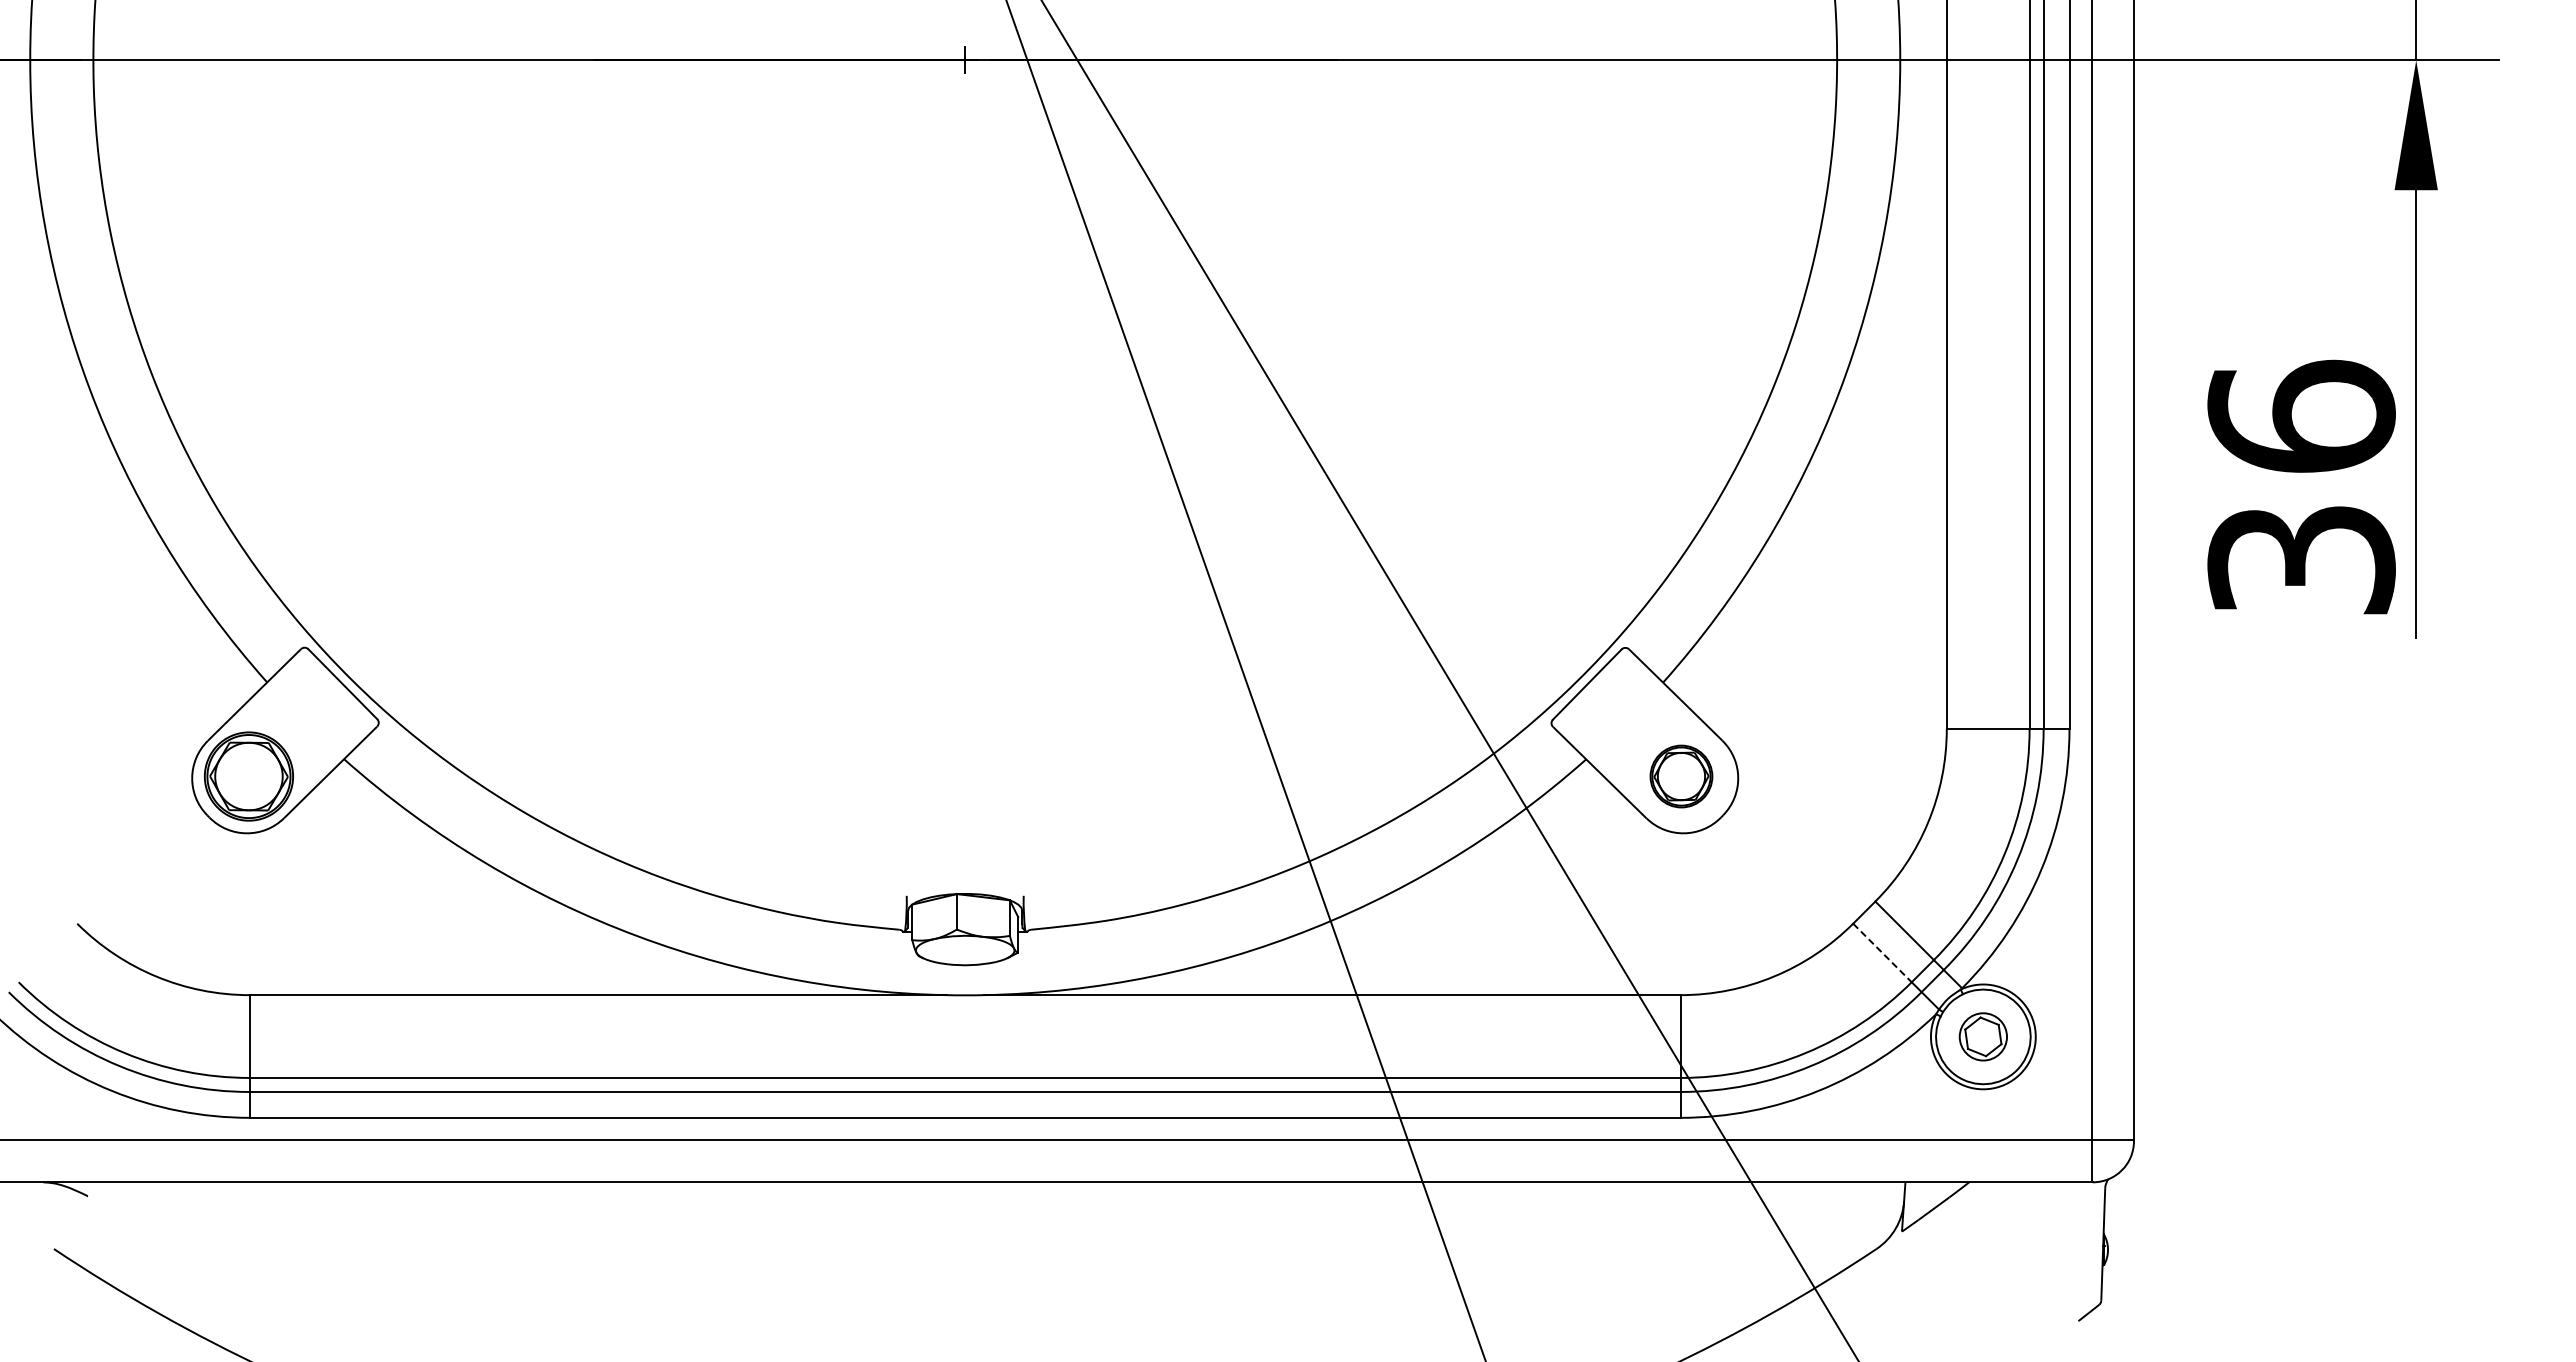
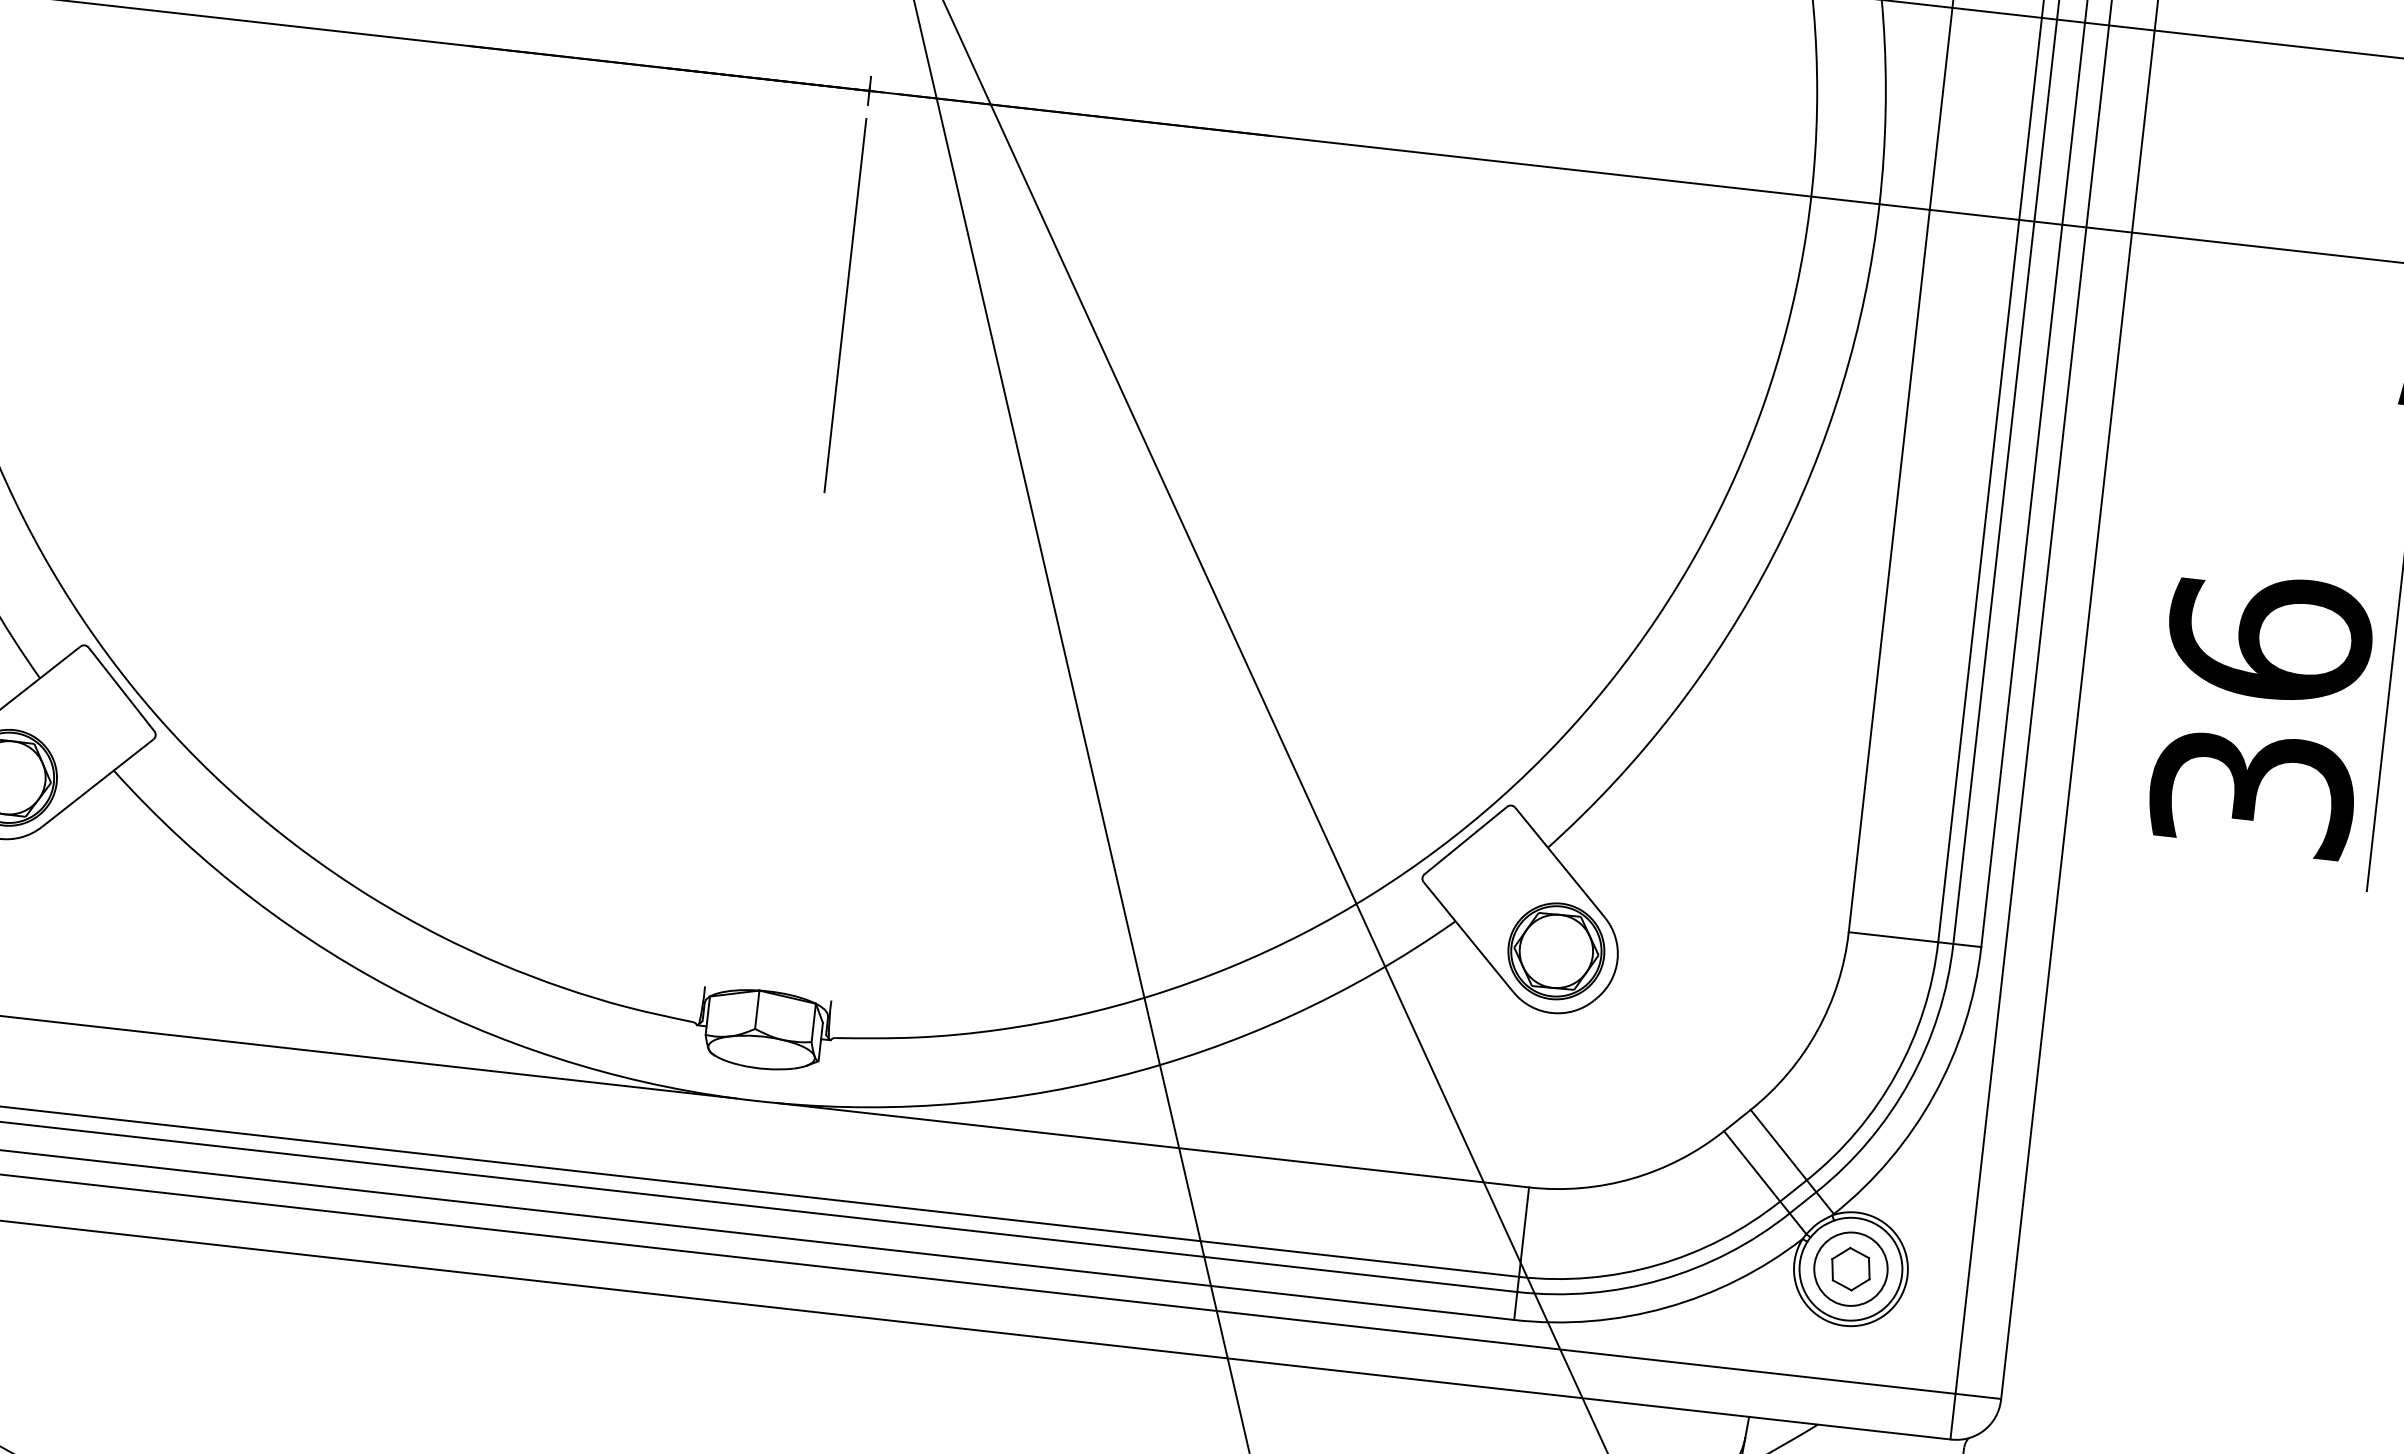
line: (964, 258) -> (844, 304), added
part: (1681, 776) -> (1556, 951), size x1.43
line: (1882, 953) -> (1752, 1166), dashed -> solid
circle: (1983, 1036) -> (1851, 1268), size x1.43

